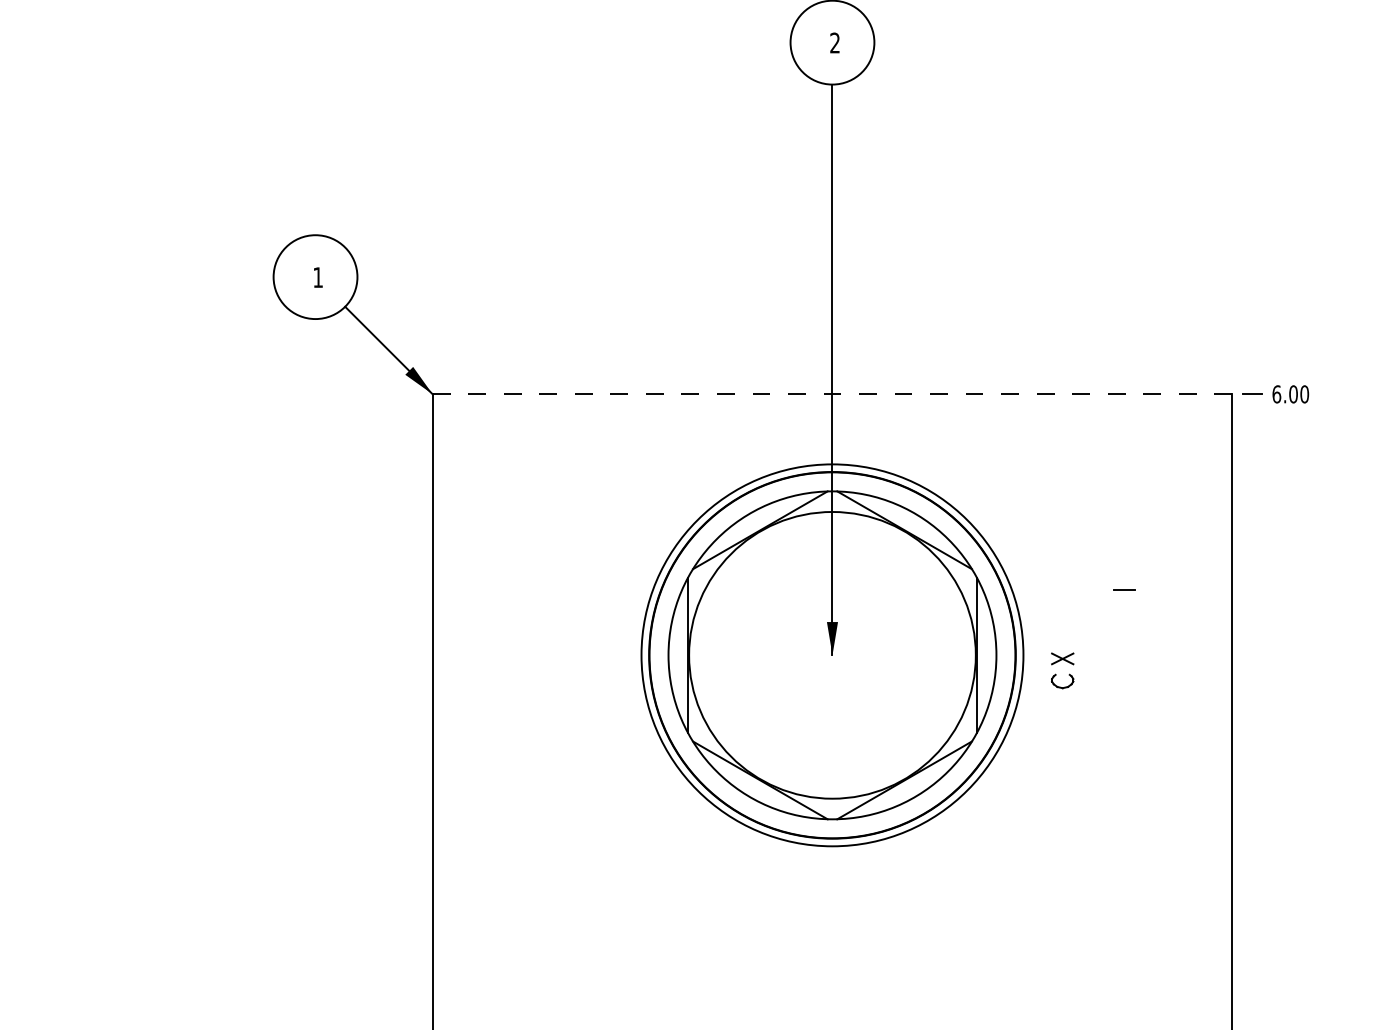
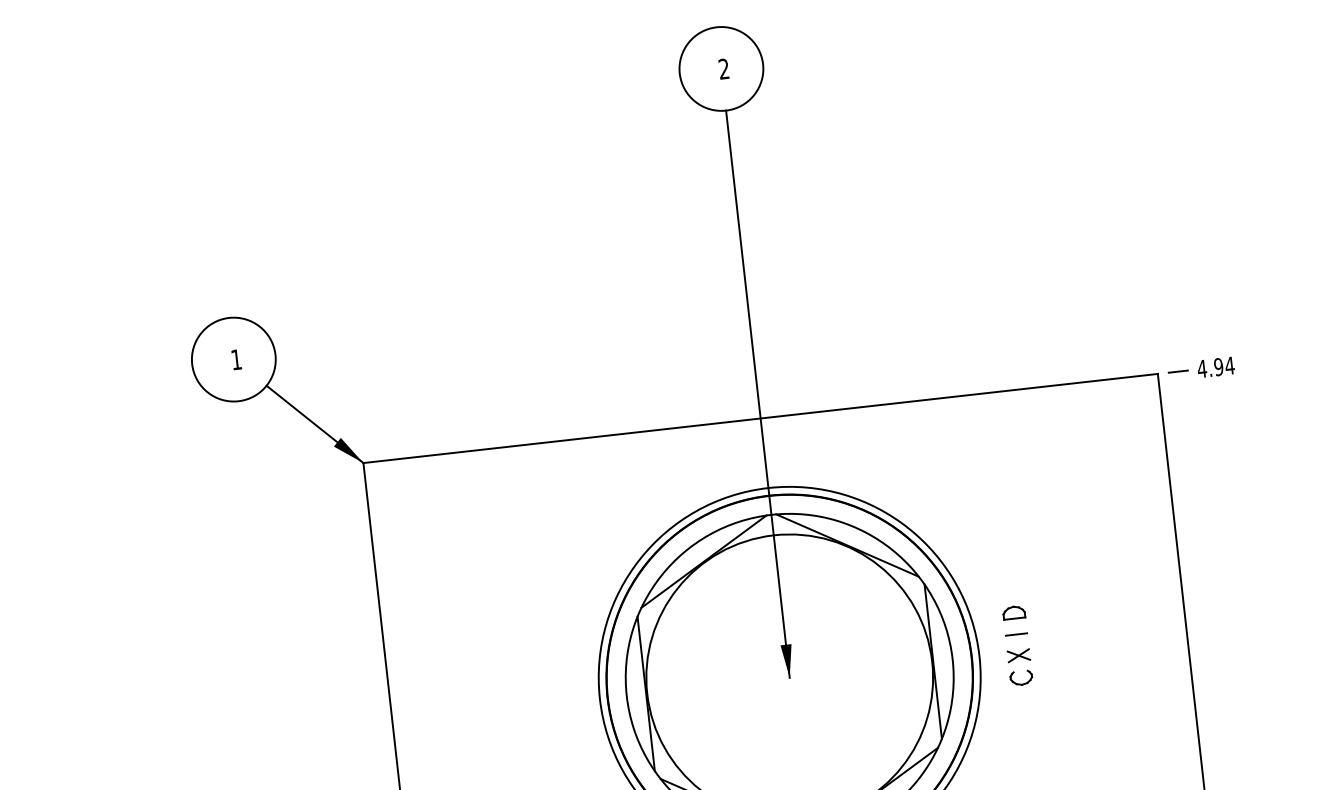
line: (832, 394) -> (760, 418), dashed -> solid
text: (1290, 394) -> (1215, 367), 6.00 -> 4.94
line: (1124, 589) -> (1016, 634), moved
part: (1062, 615) -> (1013, 612), added

